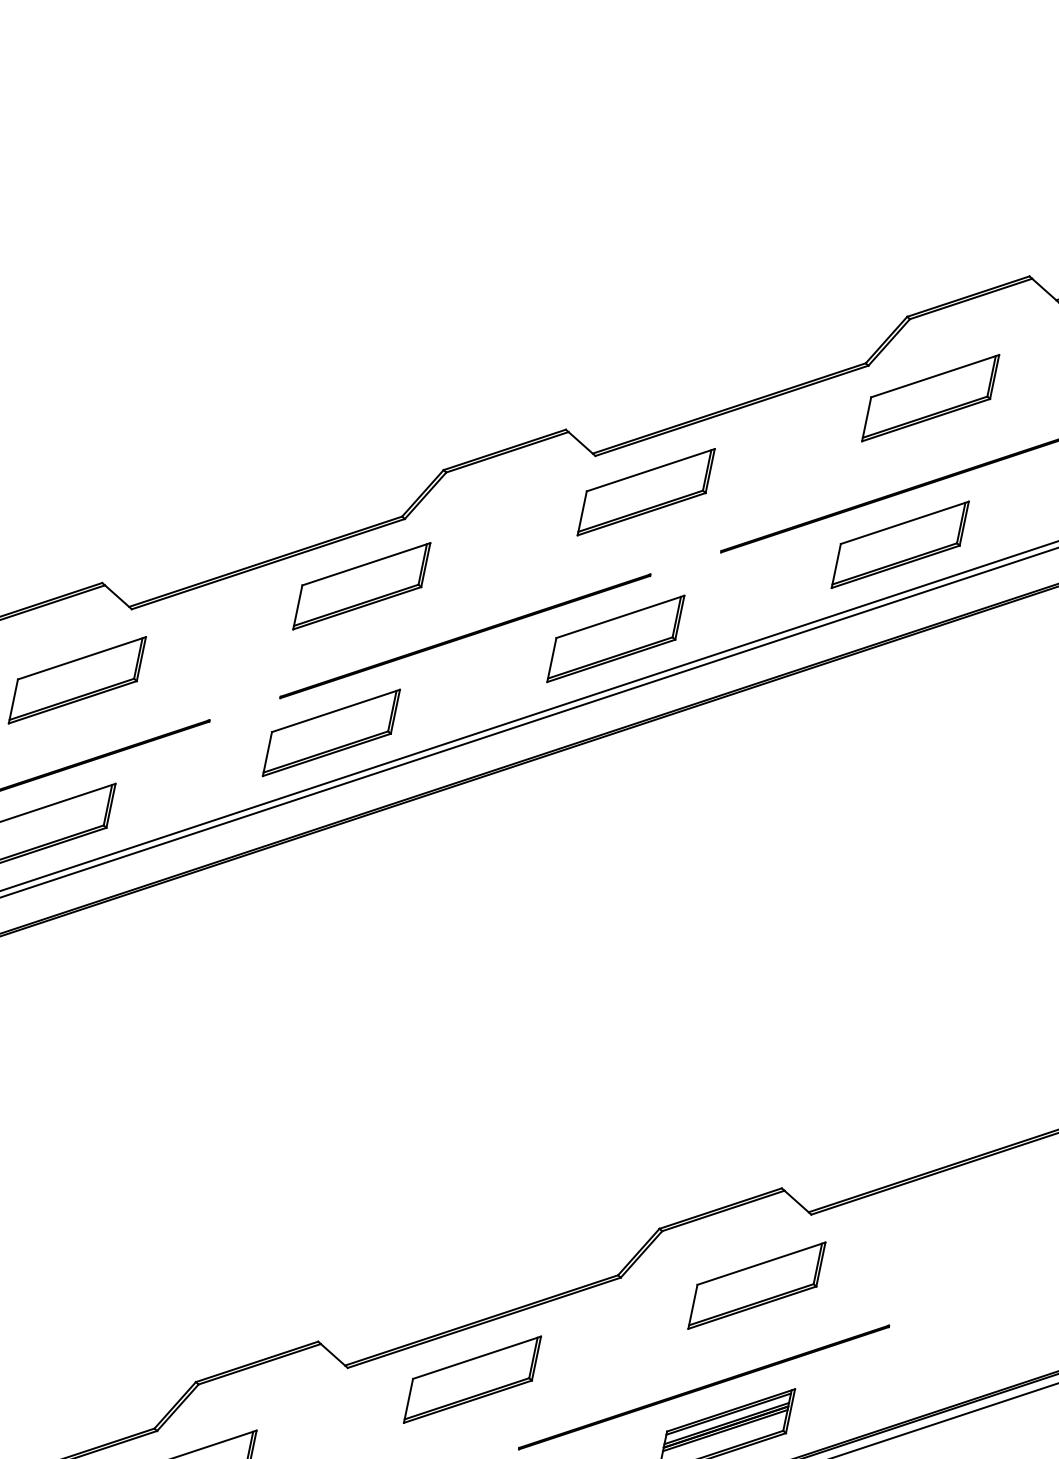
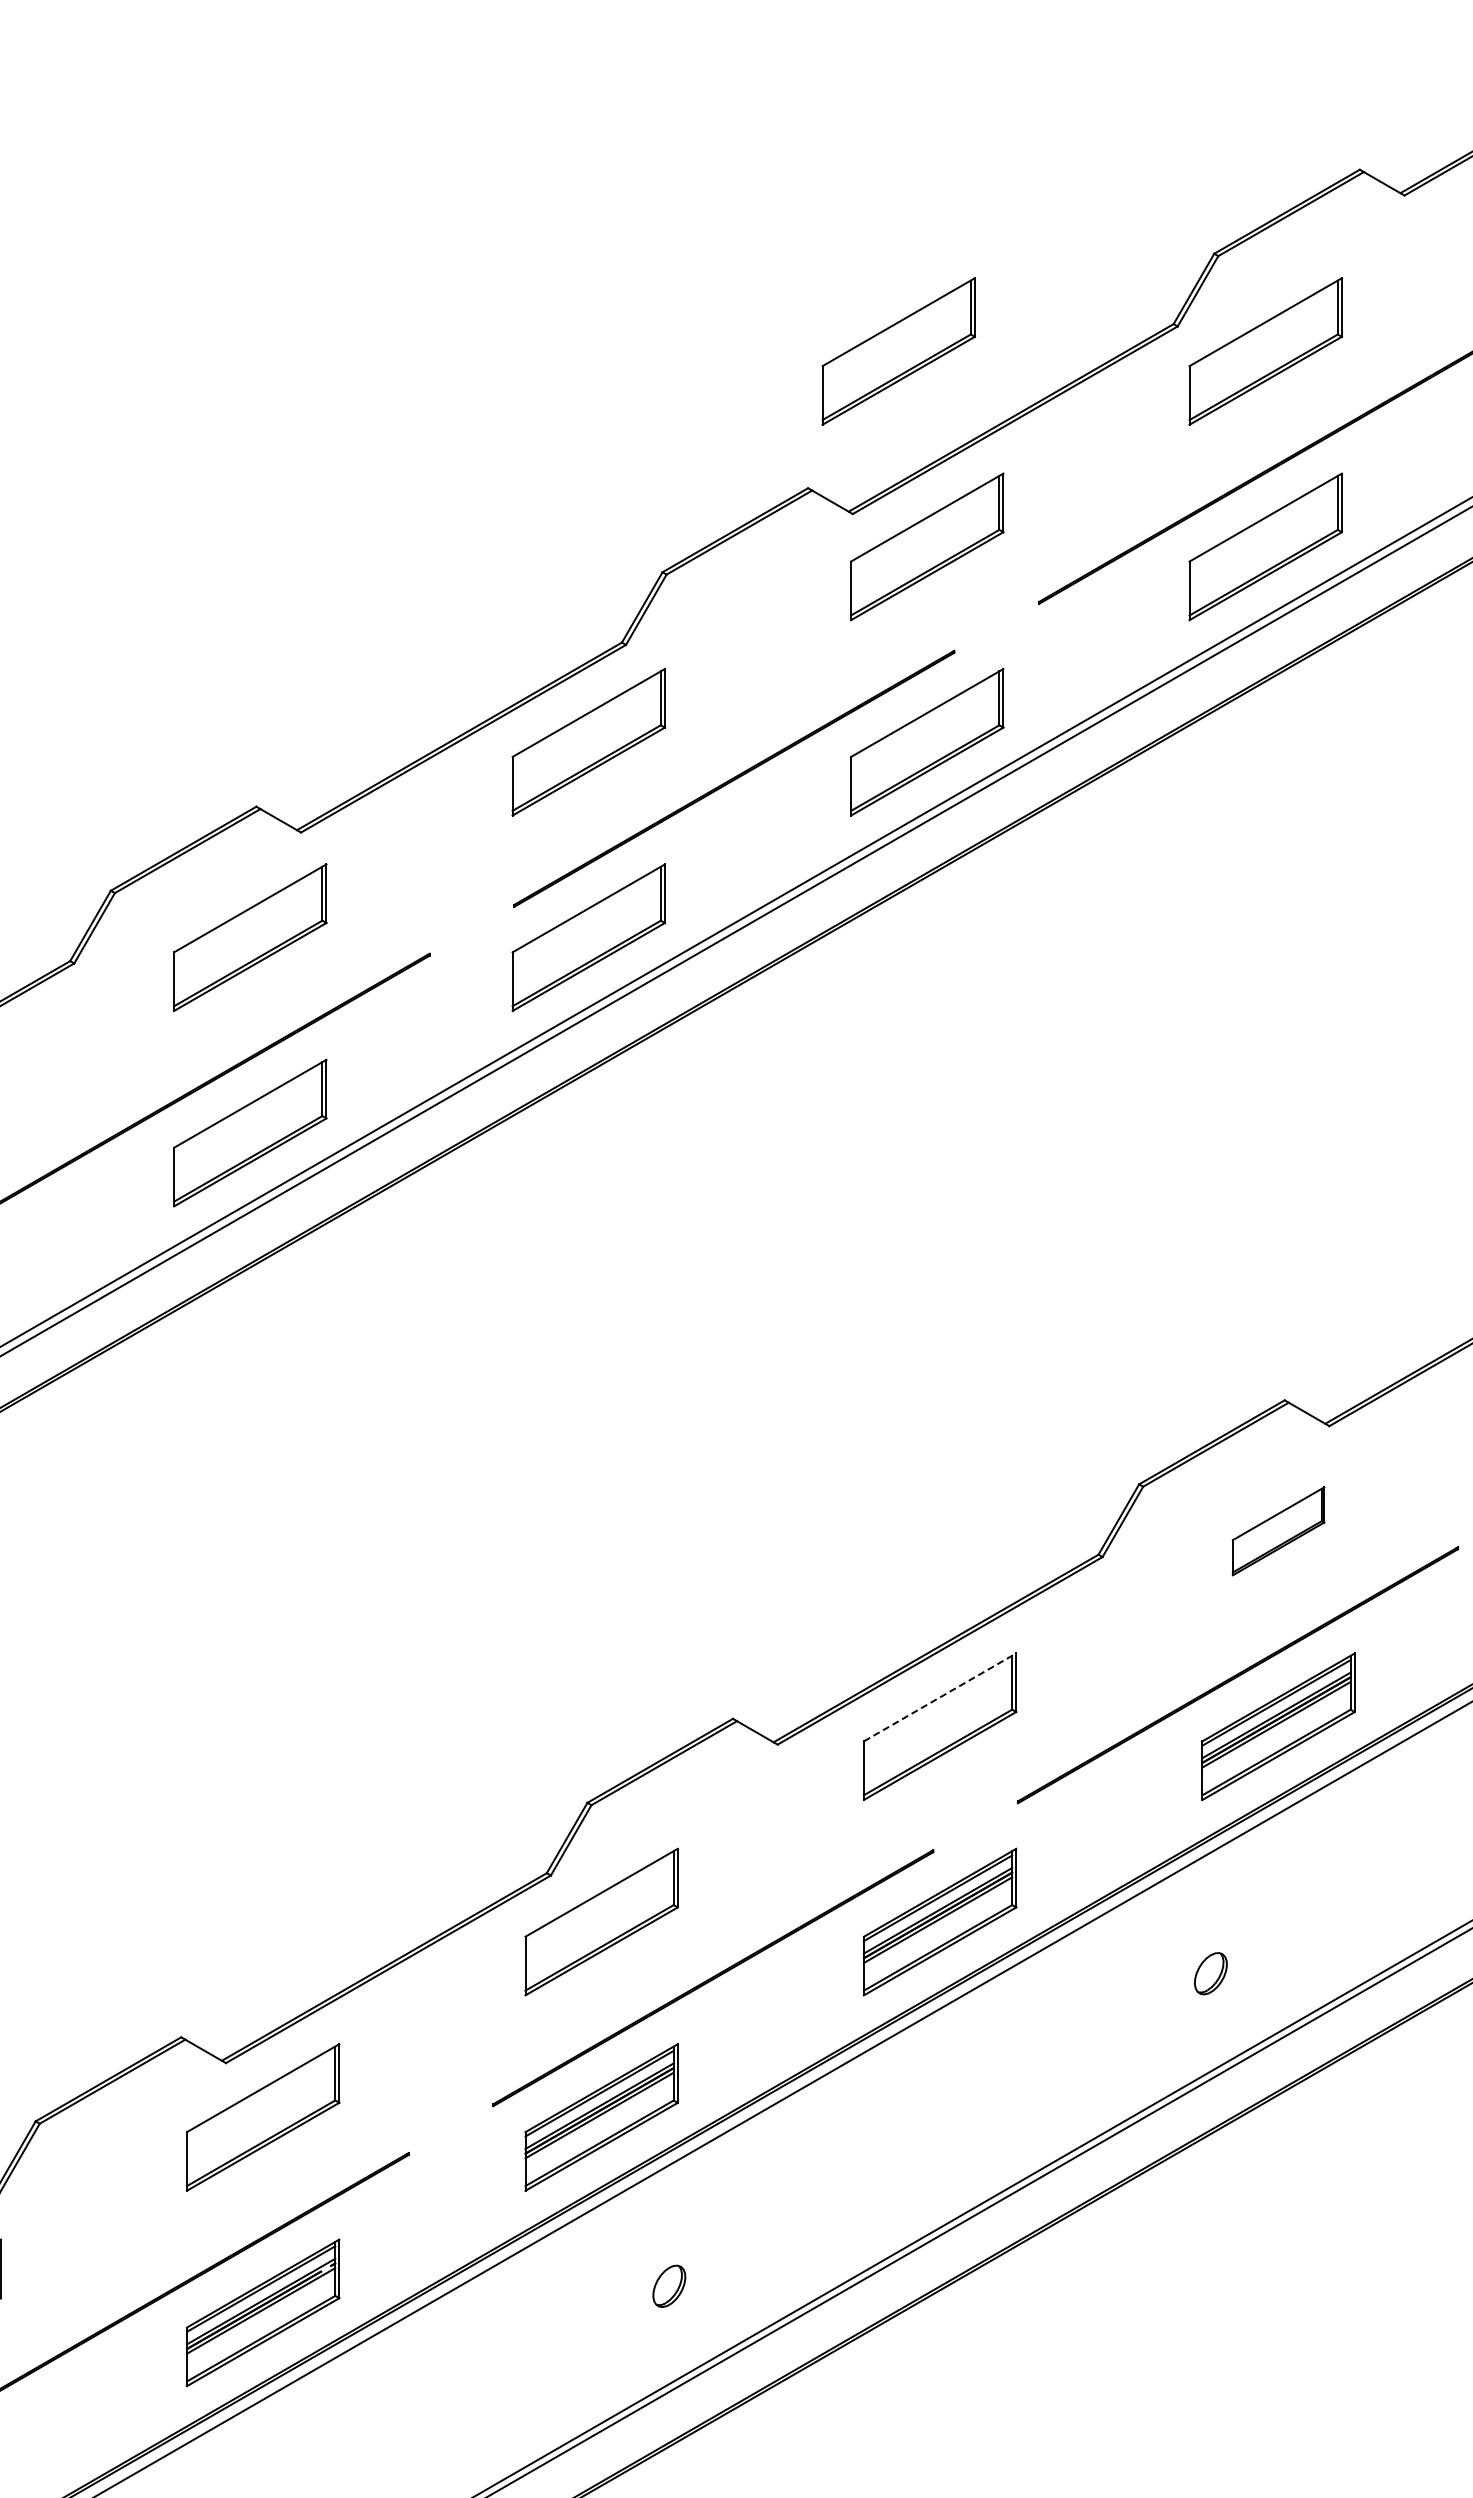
part: (655, 341) -> (898, 351), added
part: (756, 1285) -> (1278, 1531), size x0.6
line: (477, 1357) -> (940, 1697), solid -> dashed

